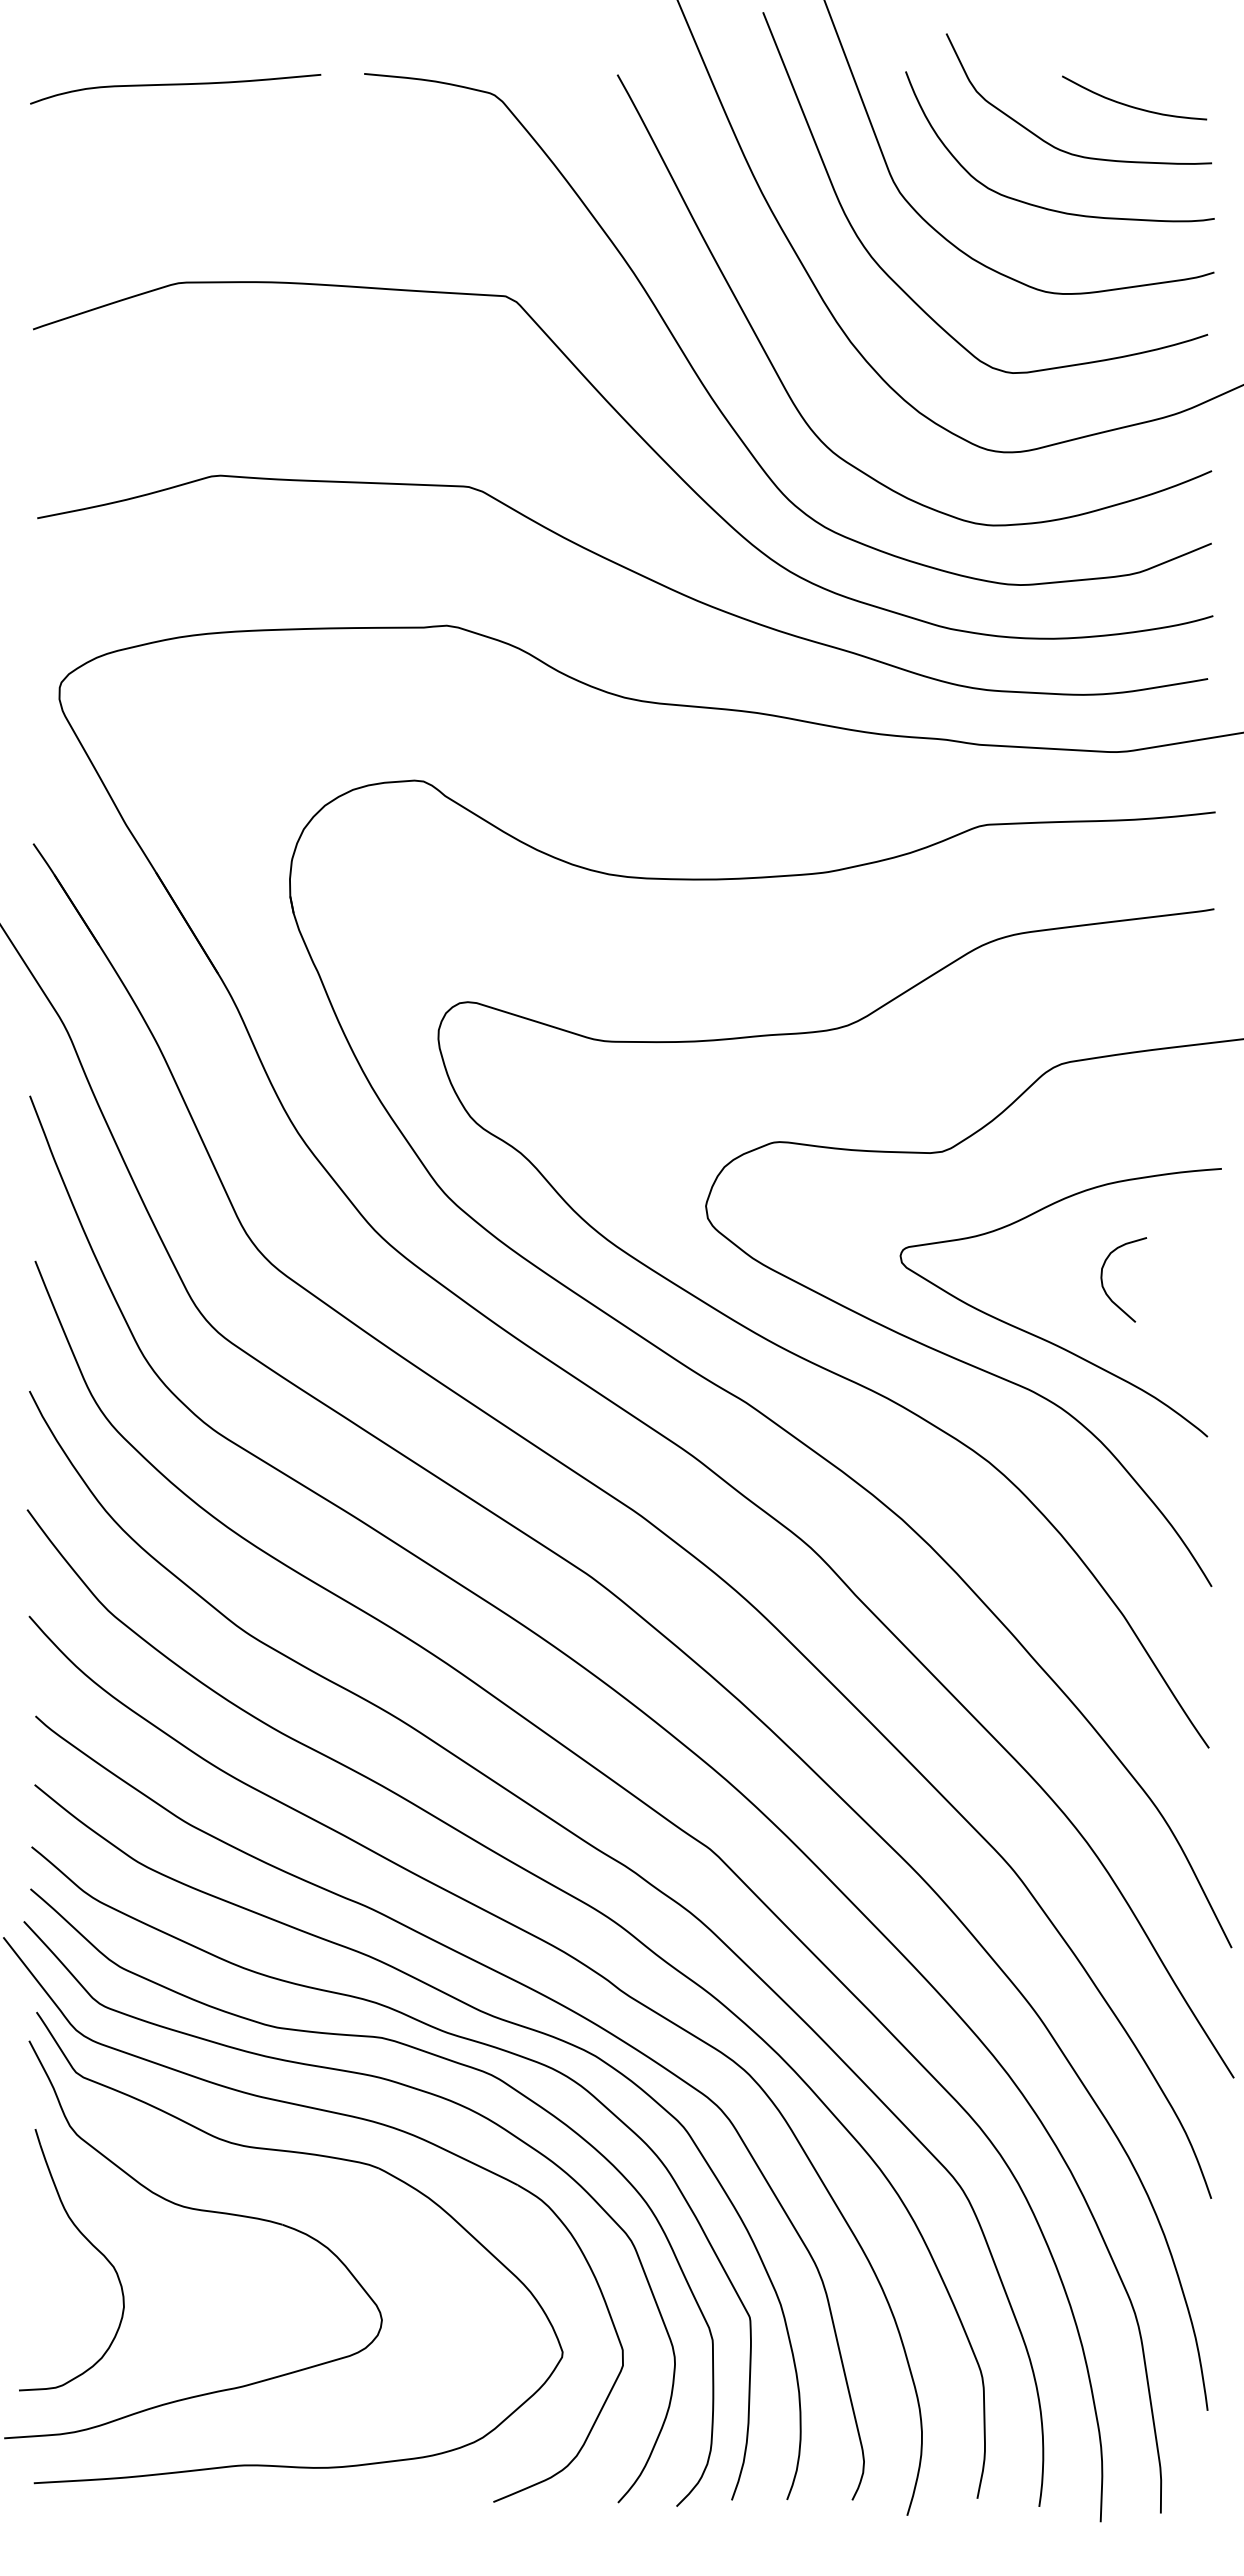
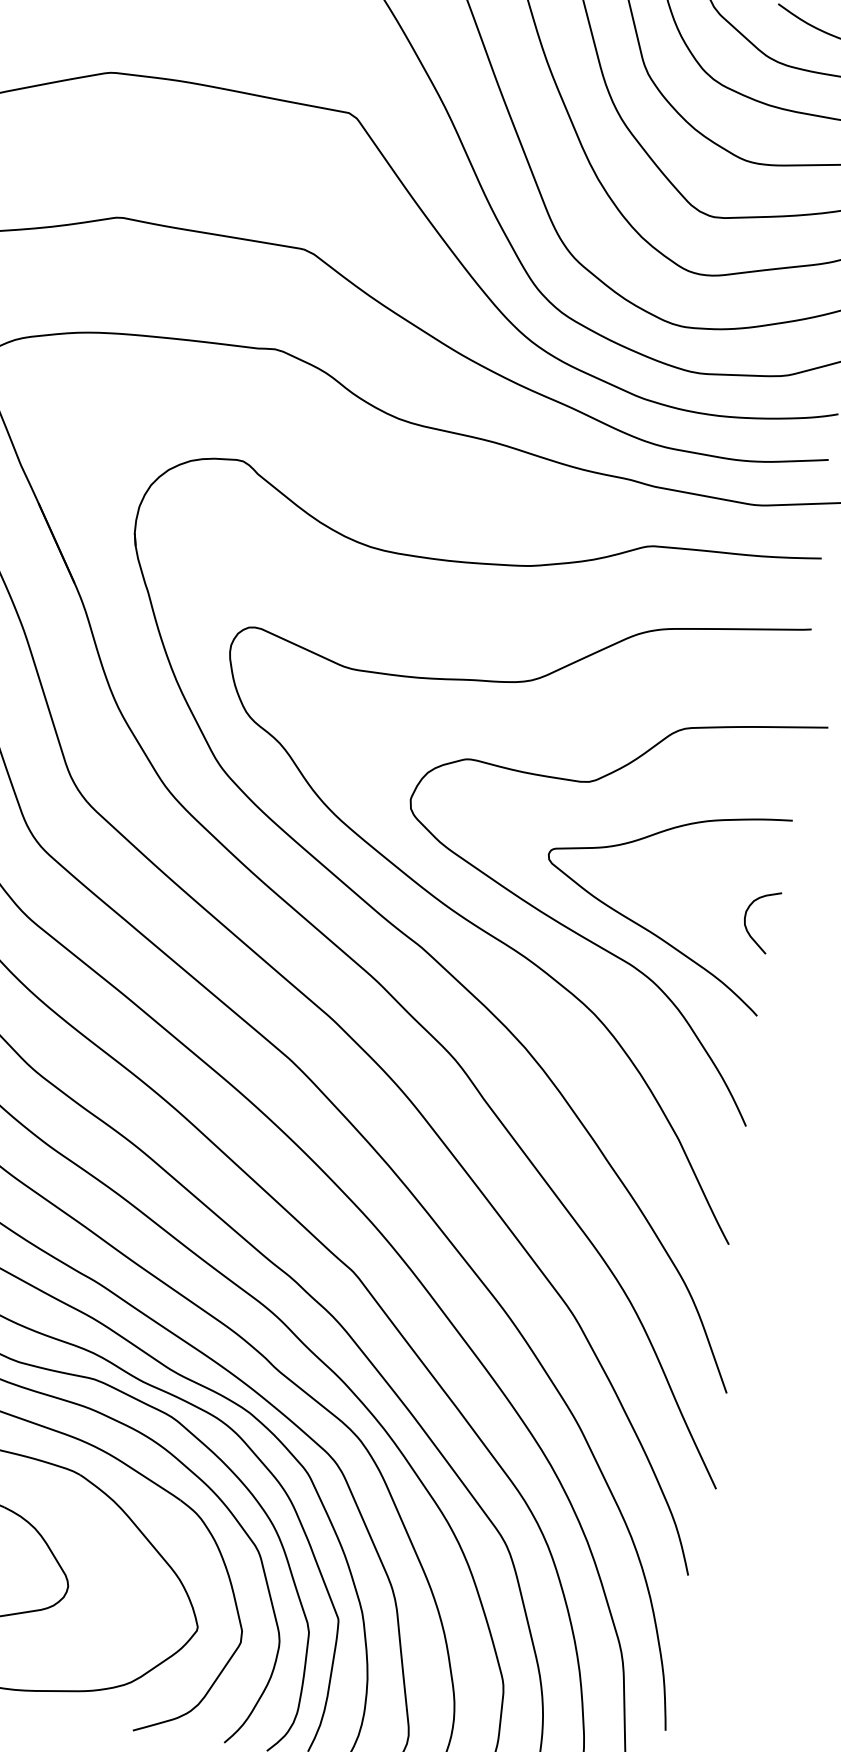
curve: (1103, 1283) -> (745, 922), moved

